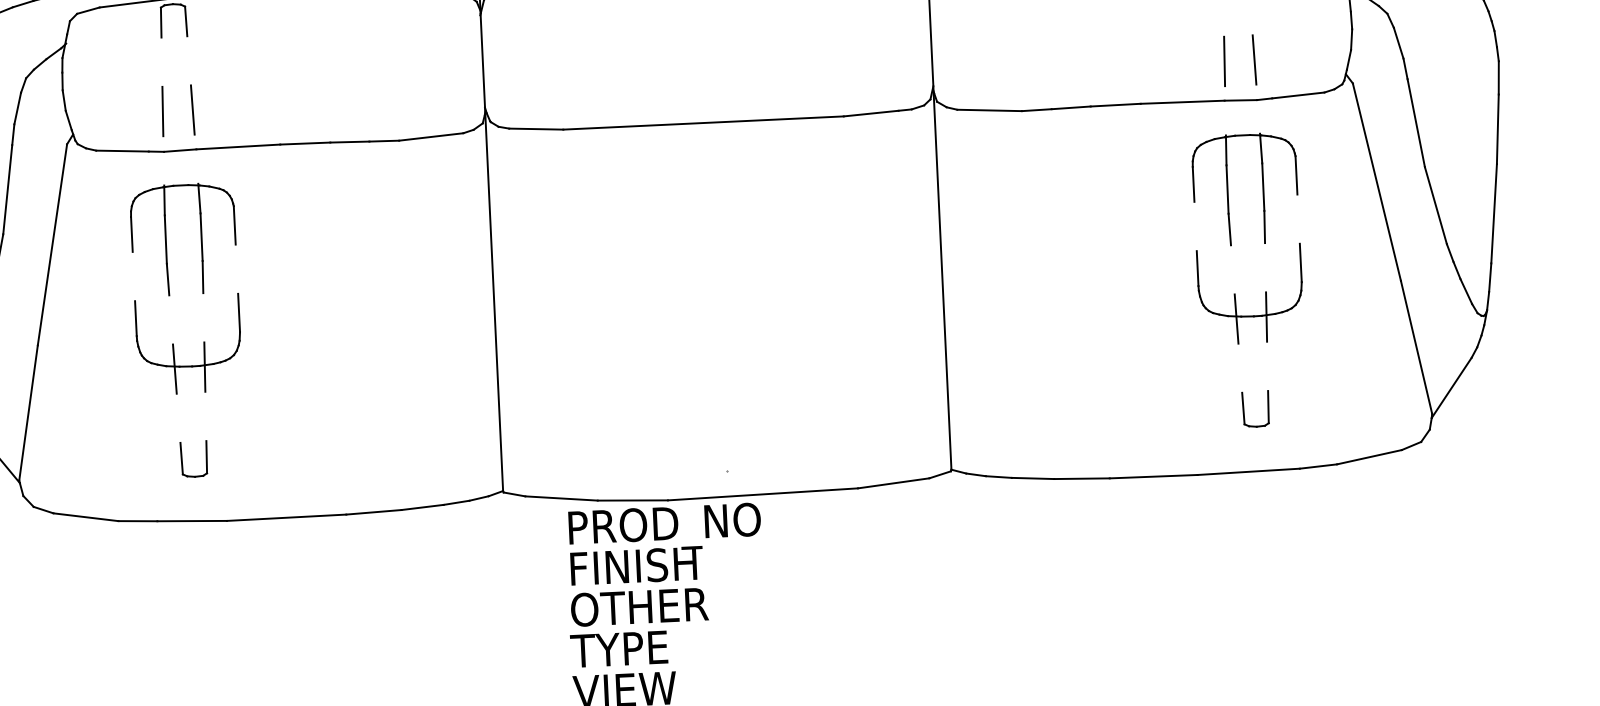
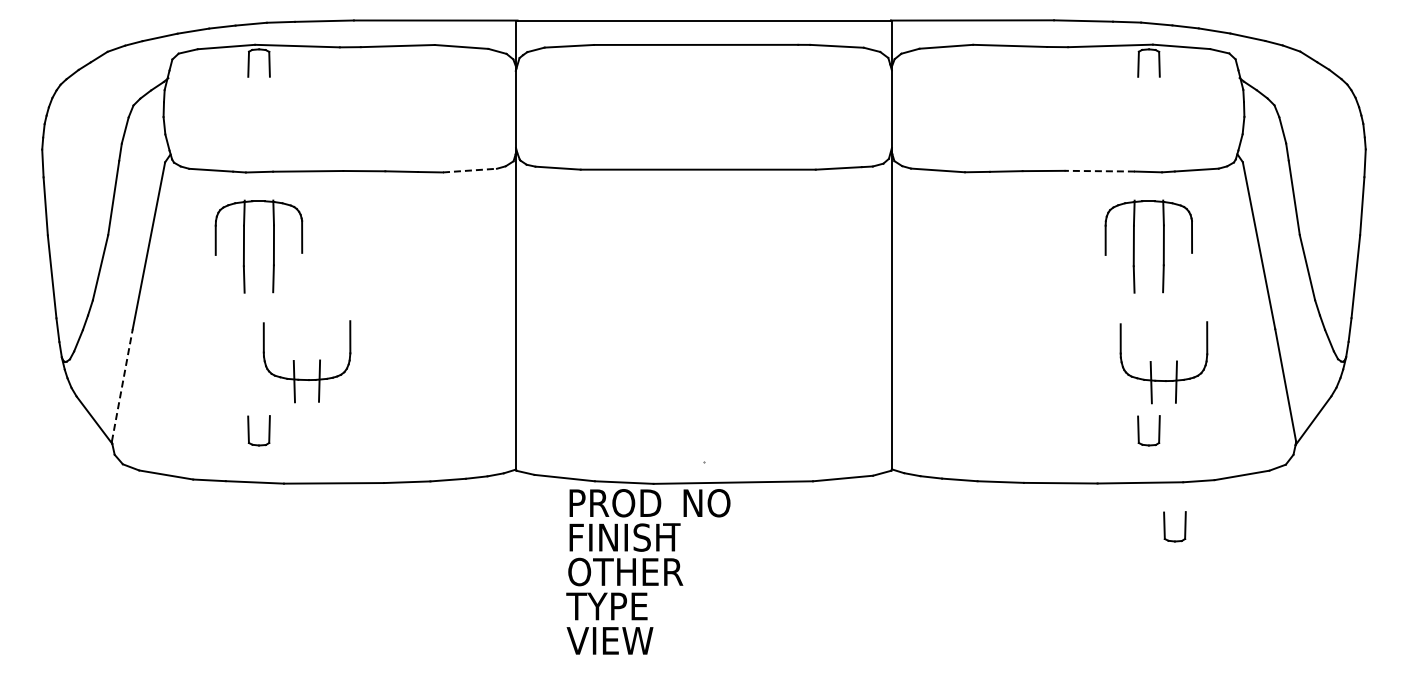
line: (1254, 59) -> (1161, 138), removed
line: (1224, 61) -> (1136, 138), removed
line: (1182, 102) -> (1099, 171), solid -> dashed
line: (192, 109) -> (271, 138), removed
line: (162, 111) -> (246, 138), removed
line: (431, 136) -> (470, 170), solid -> dashed
part: (1235, 295) -> (1151, 362), moved
part: (173, 345) -> (294, 361), moved
line: (28, 411) -> (122, 384), solid -> dashed
part: (1281, 522) -> (1165, 526), added

